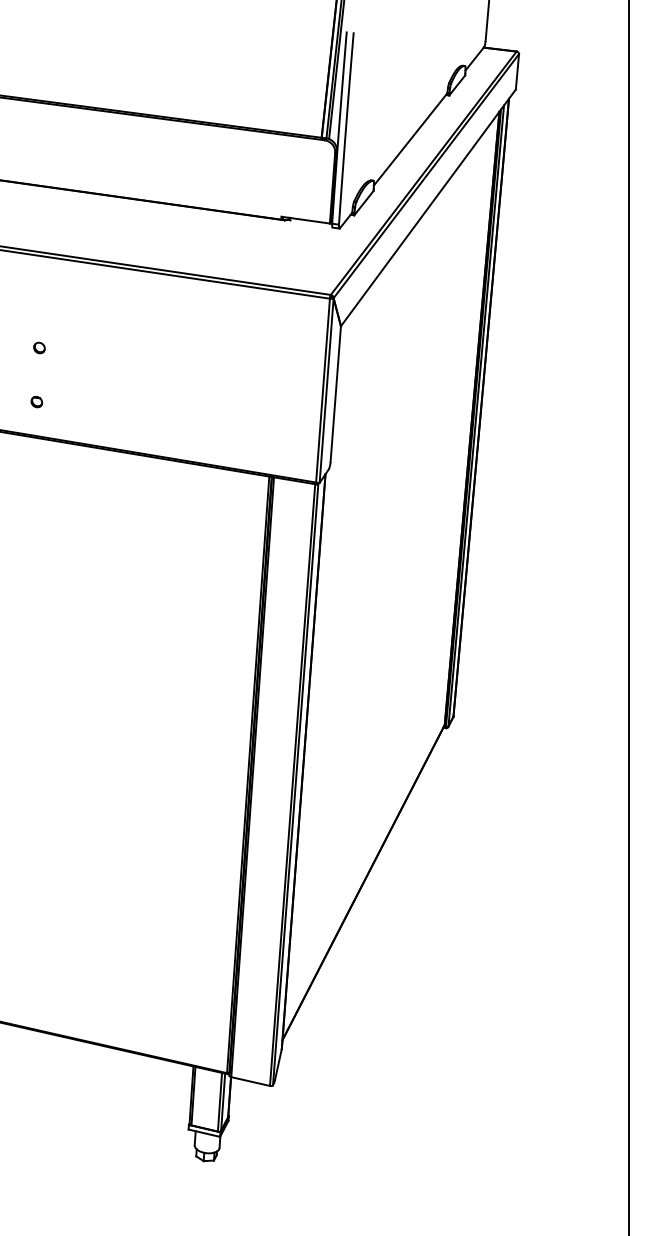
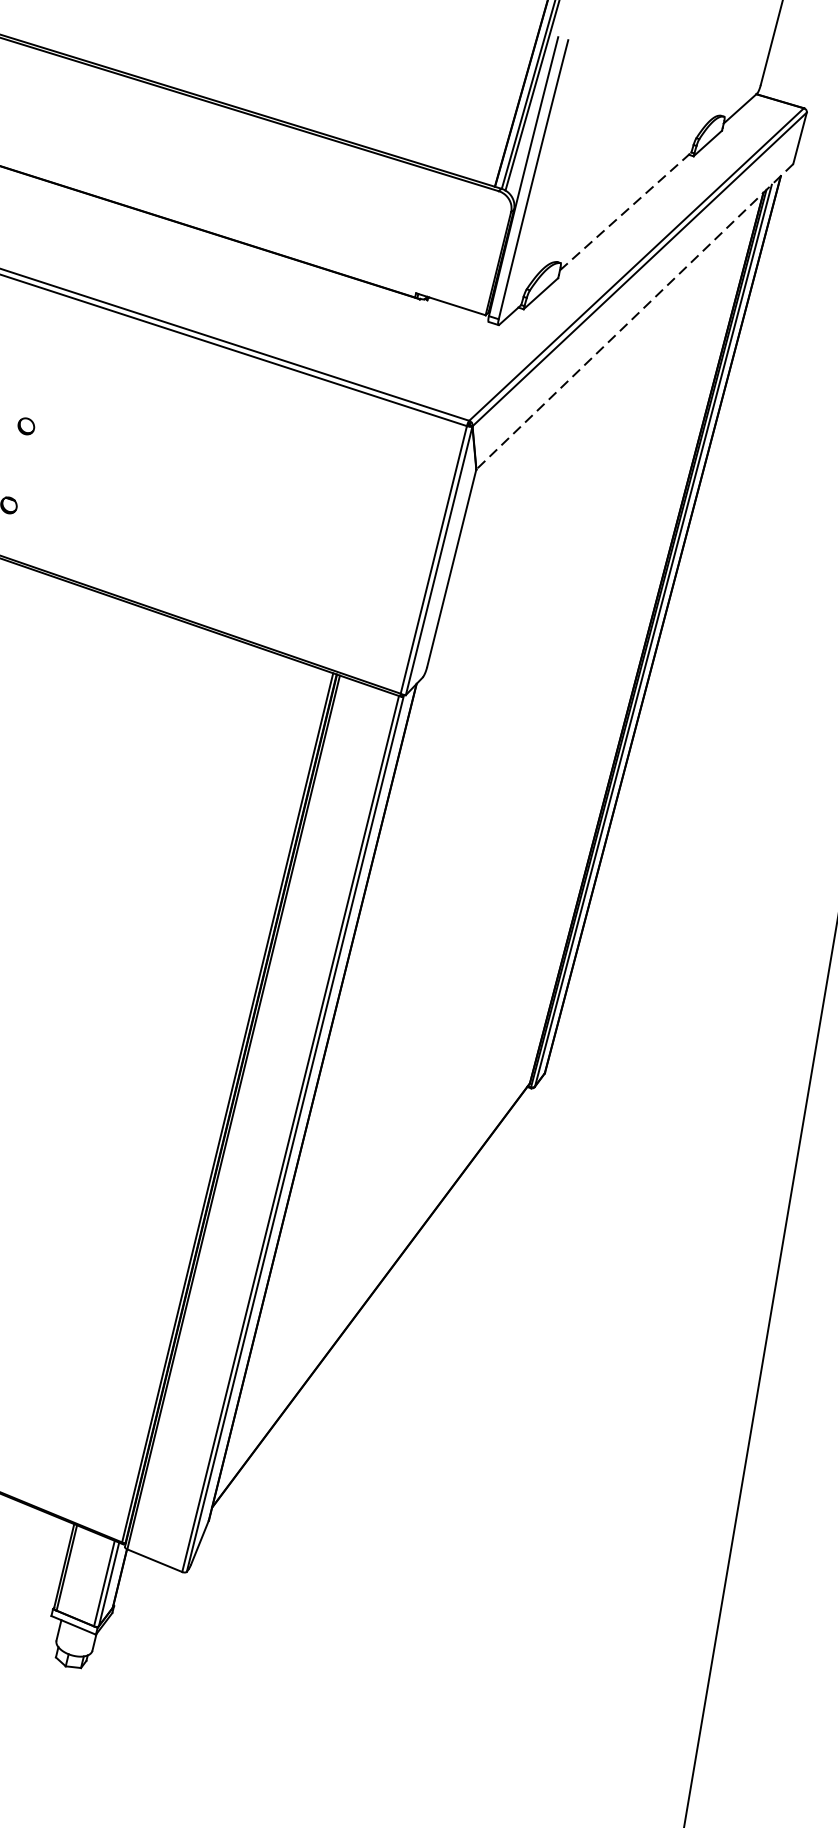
line: (410, 139) -> (625, 211), solid -> dashed
line: (428, 208) -> (634, 317), solid -> dashed

